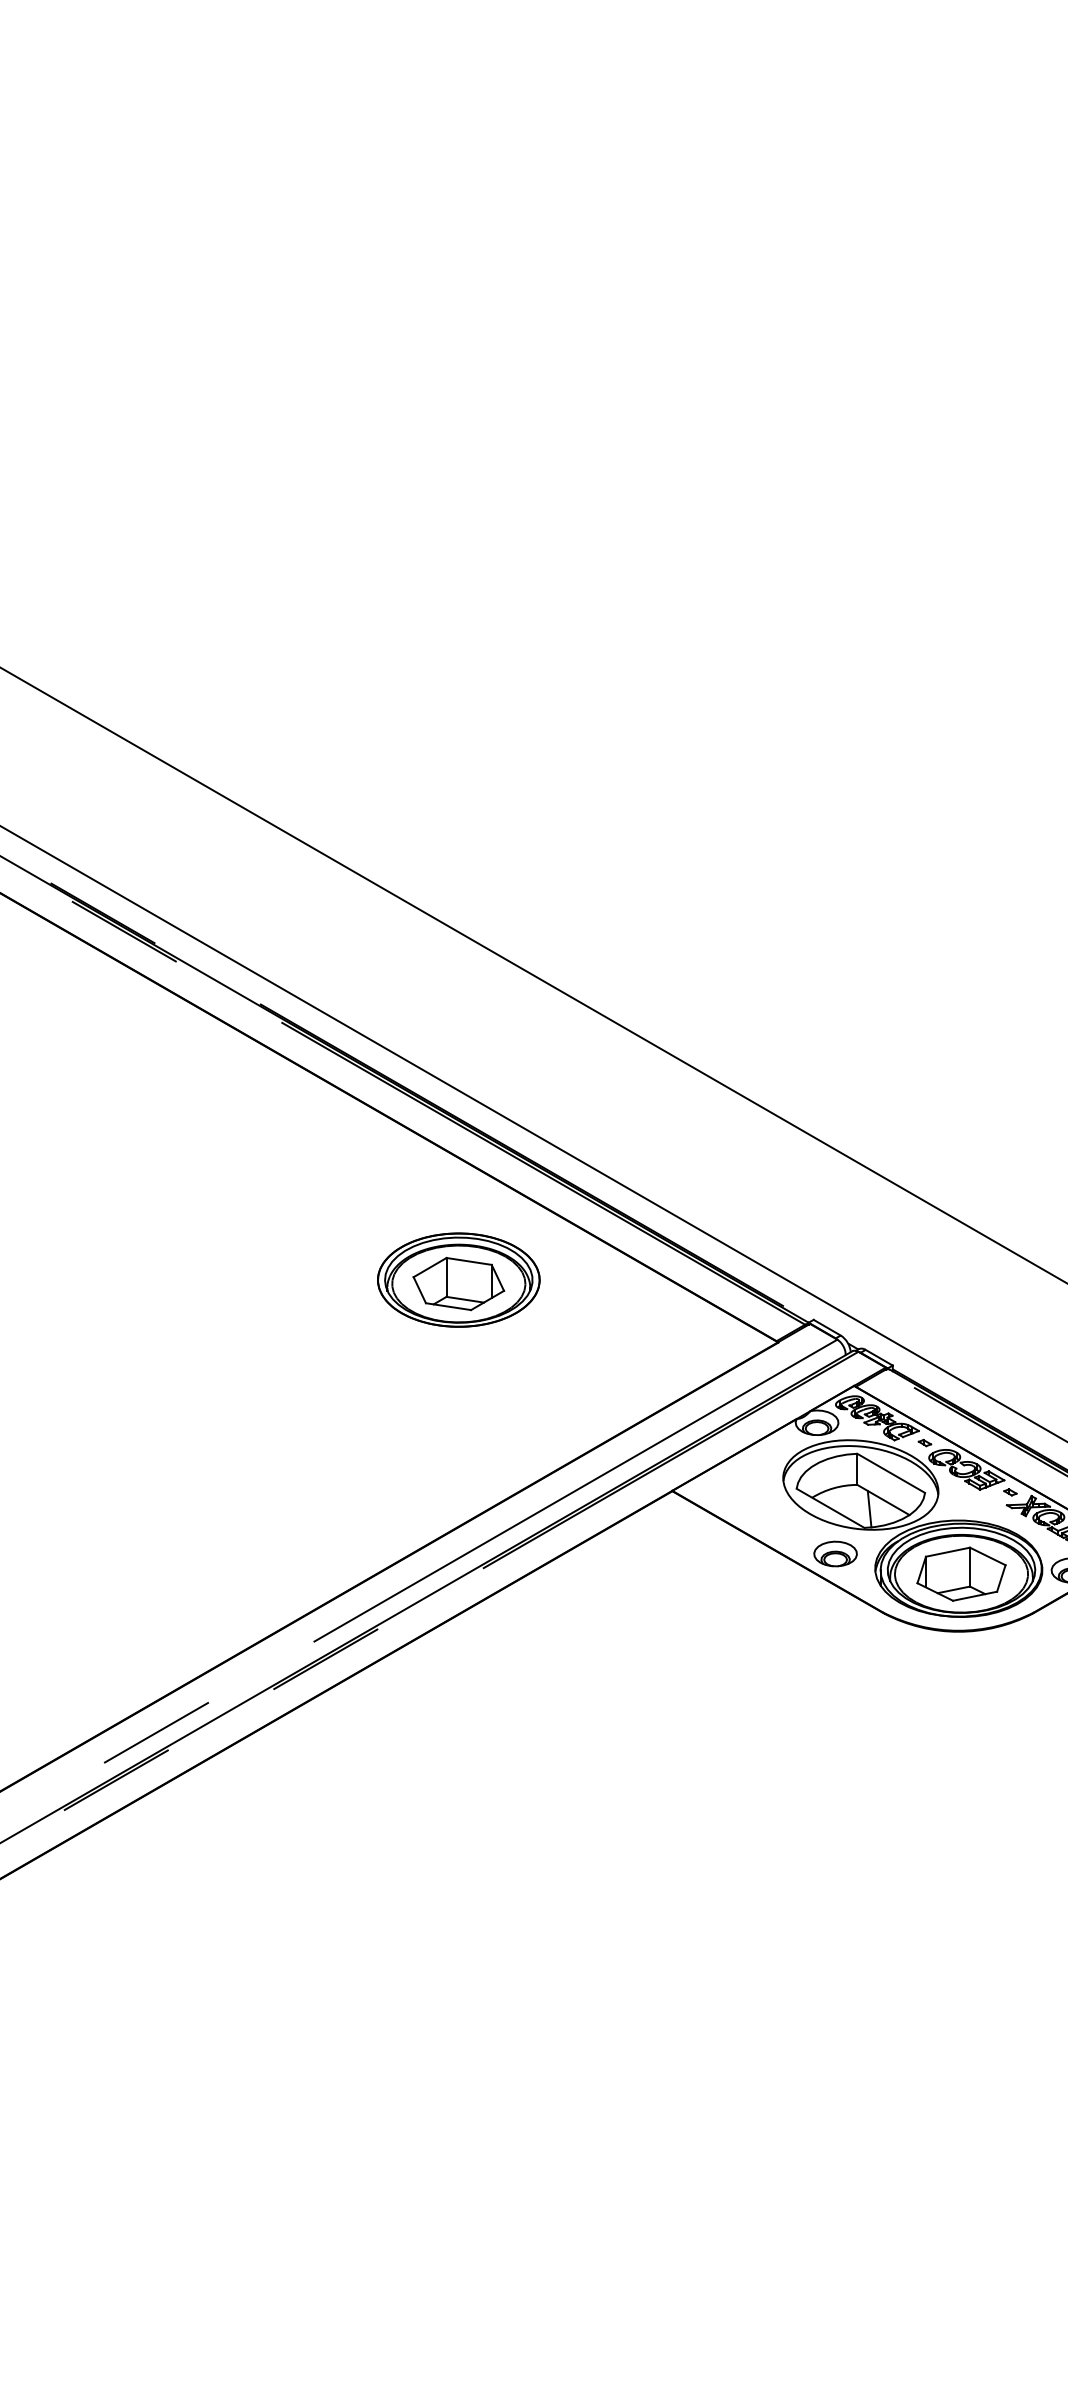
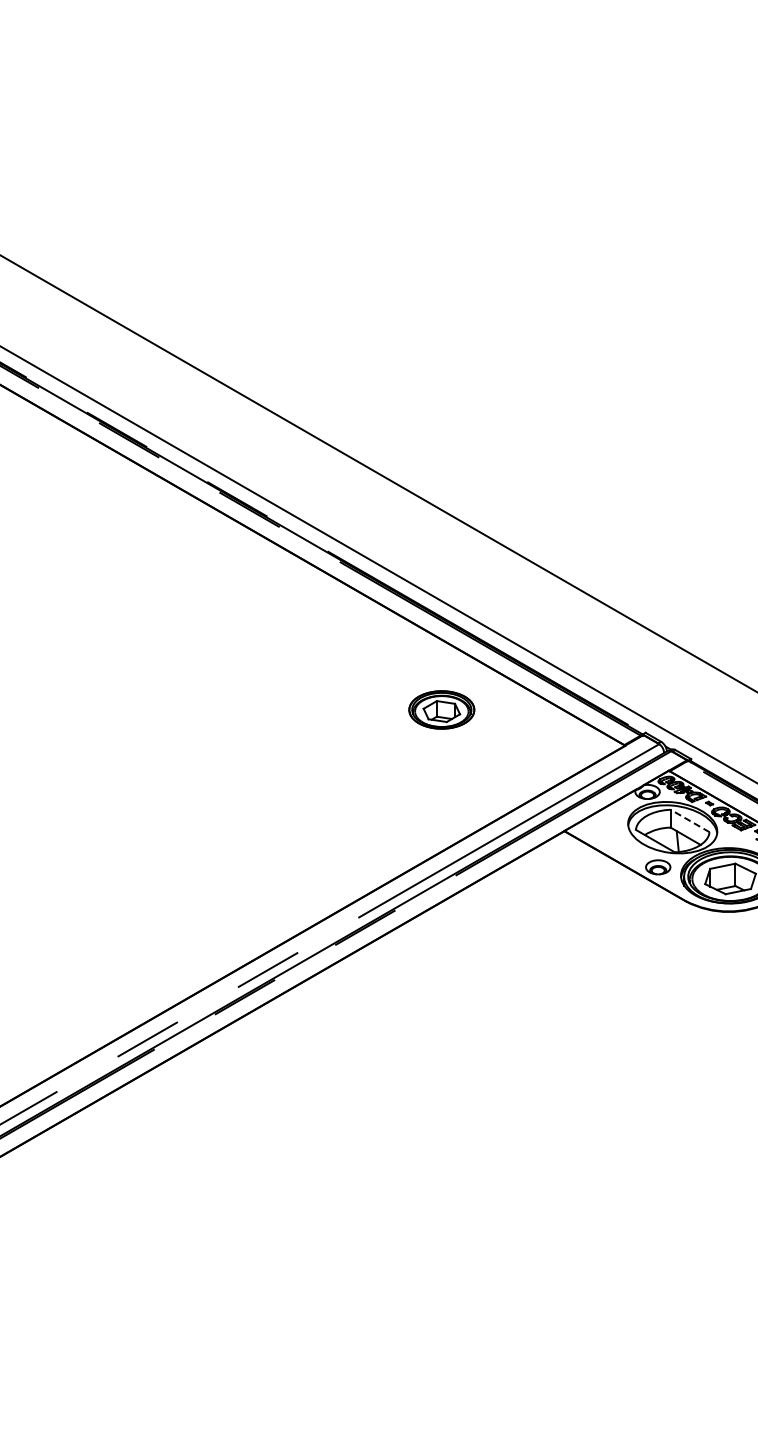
part: (458, 1279) -> (441, 709), size x0.7
line: (890, 1472) -> (689, 820), solid -> dashed

